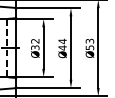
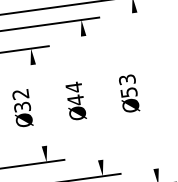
line: (43, 47) -> (38, 104), removed
line: (70, 47) -> (91, 97), removed
line: (98, 48) -> (145, 91), removed

